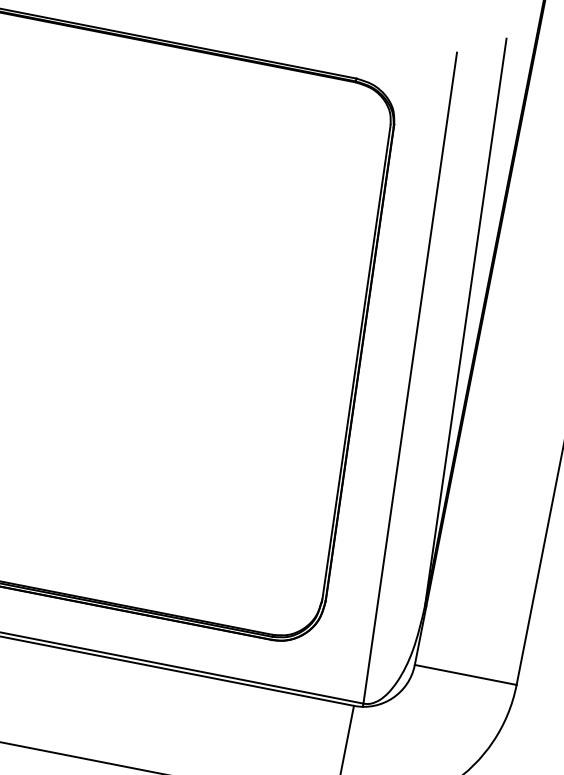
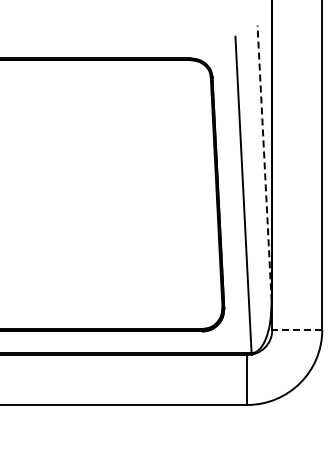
line: (465, 320) -> (264, 162), solid -> dashed
line: (466, 676) -> (297, 330), solid -> dashed

